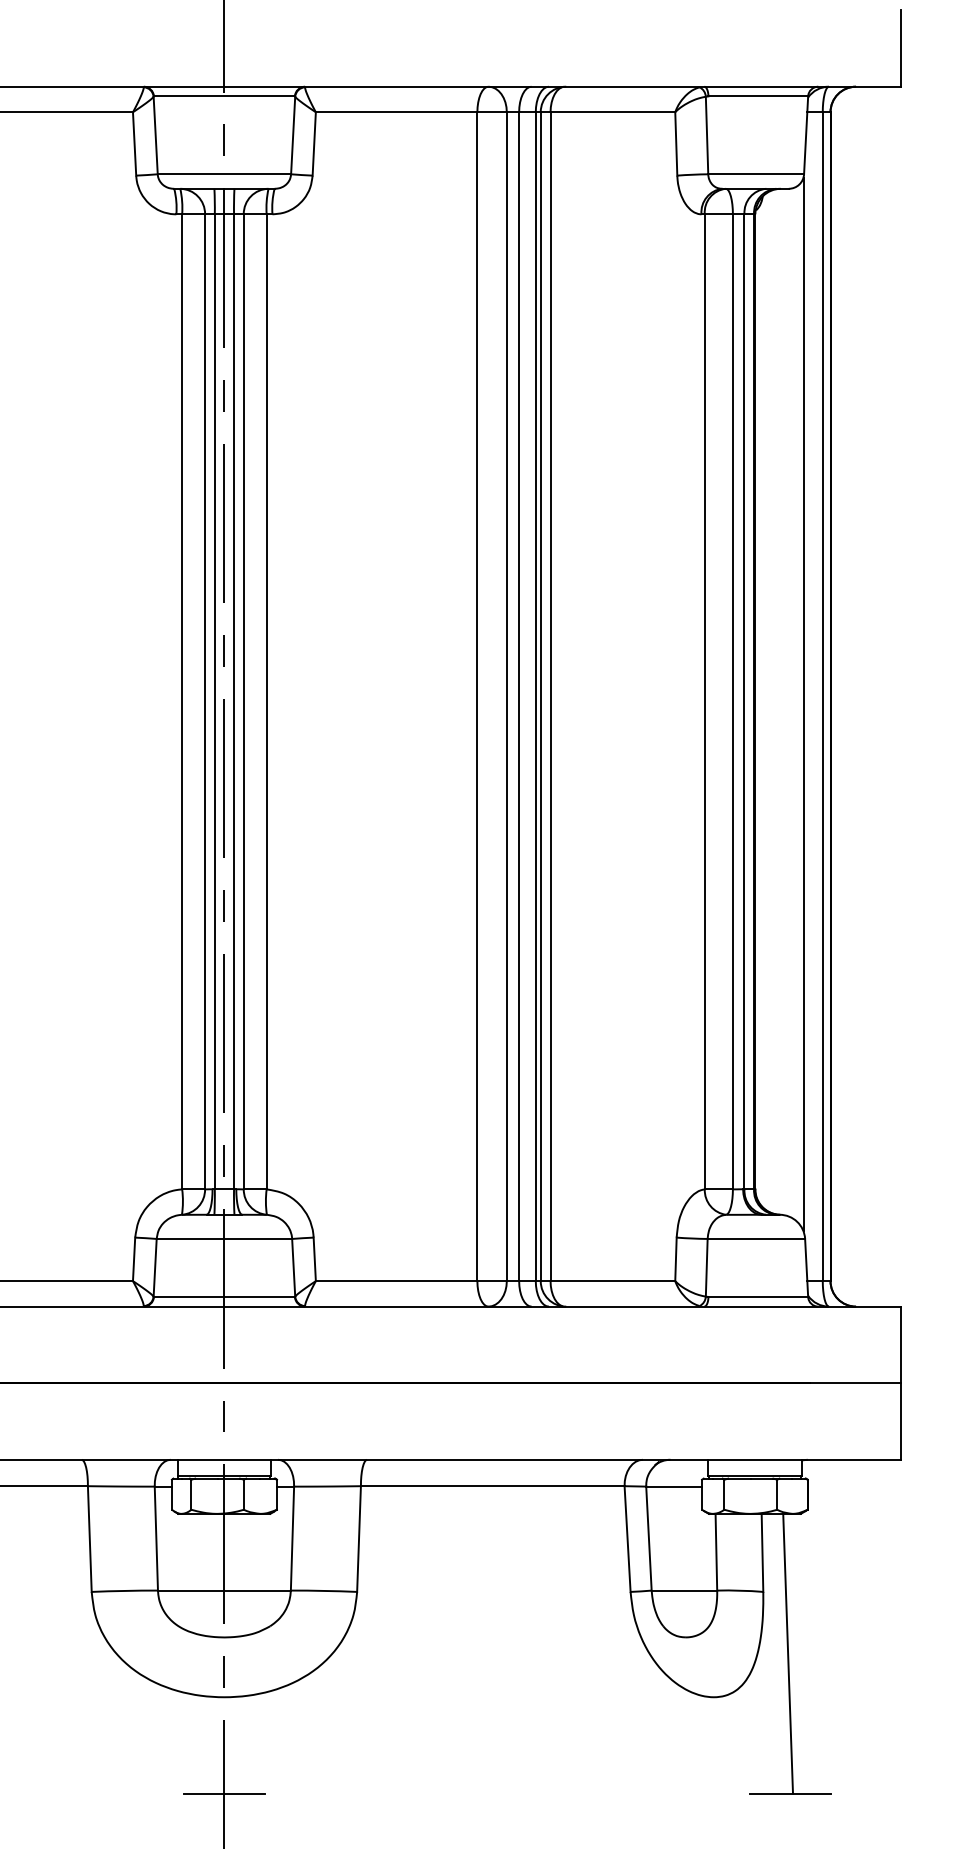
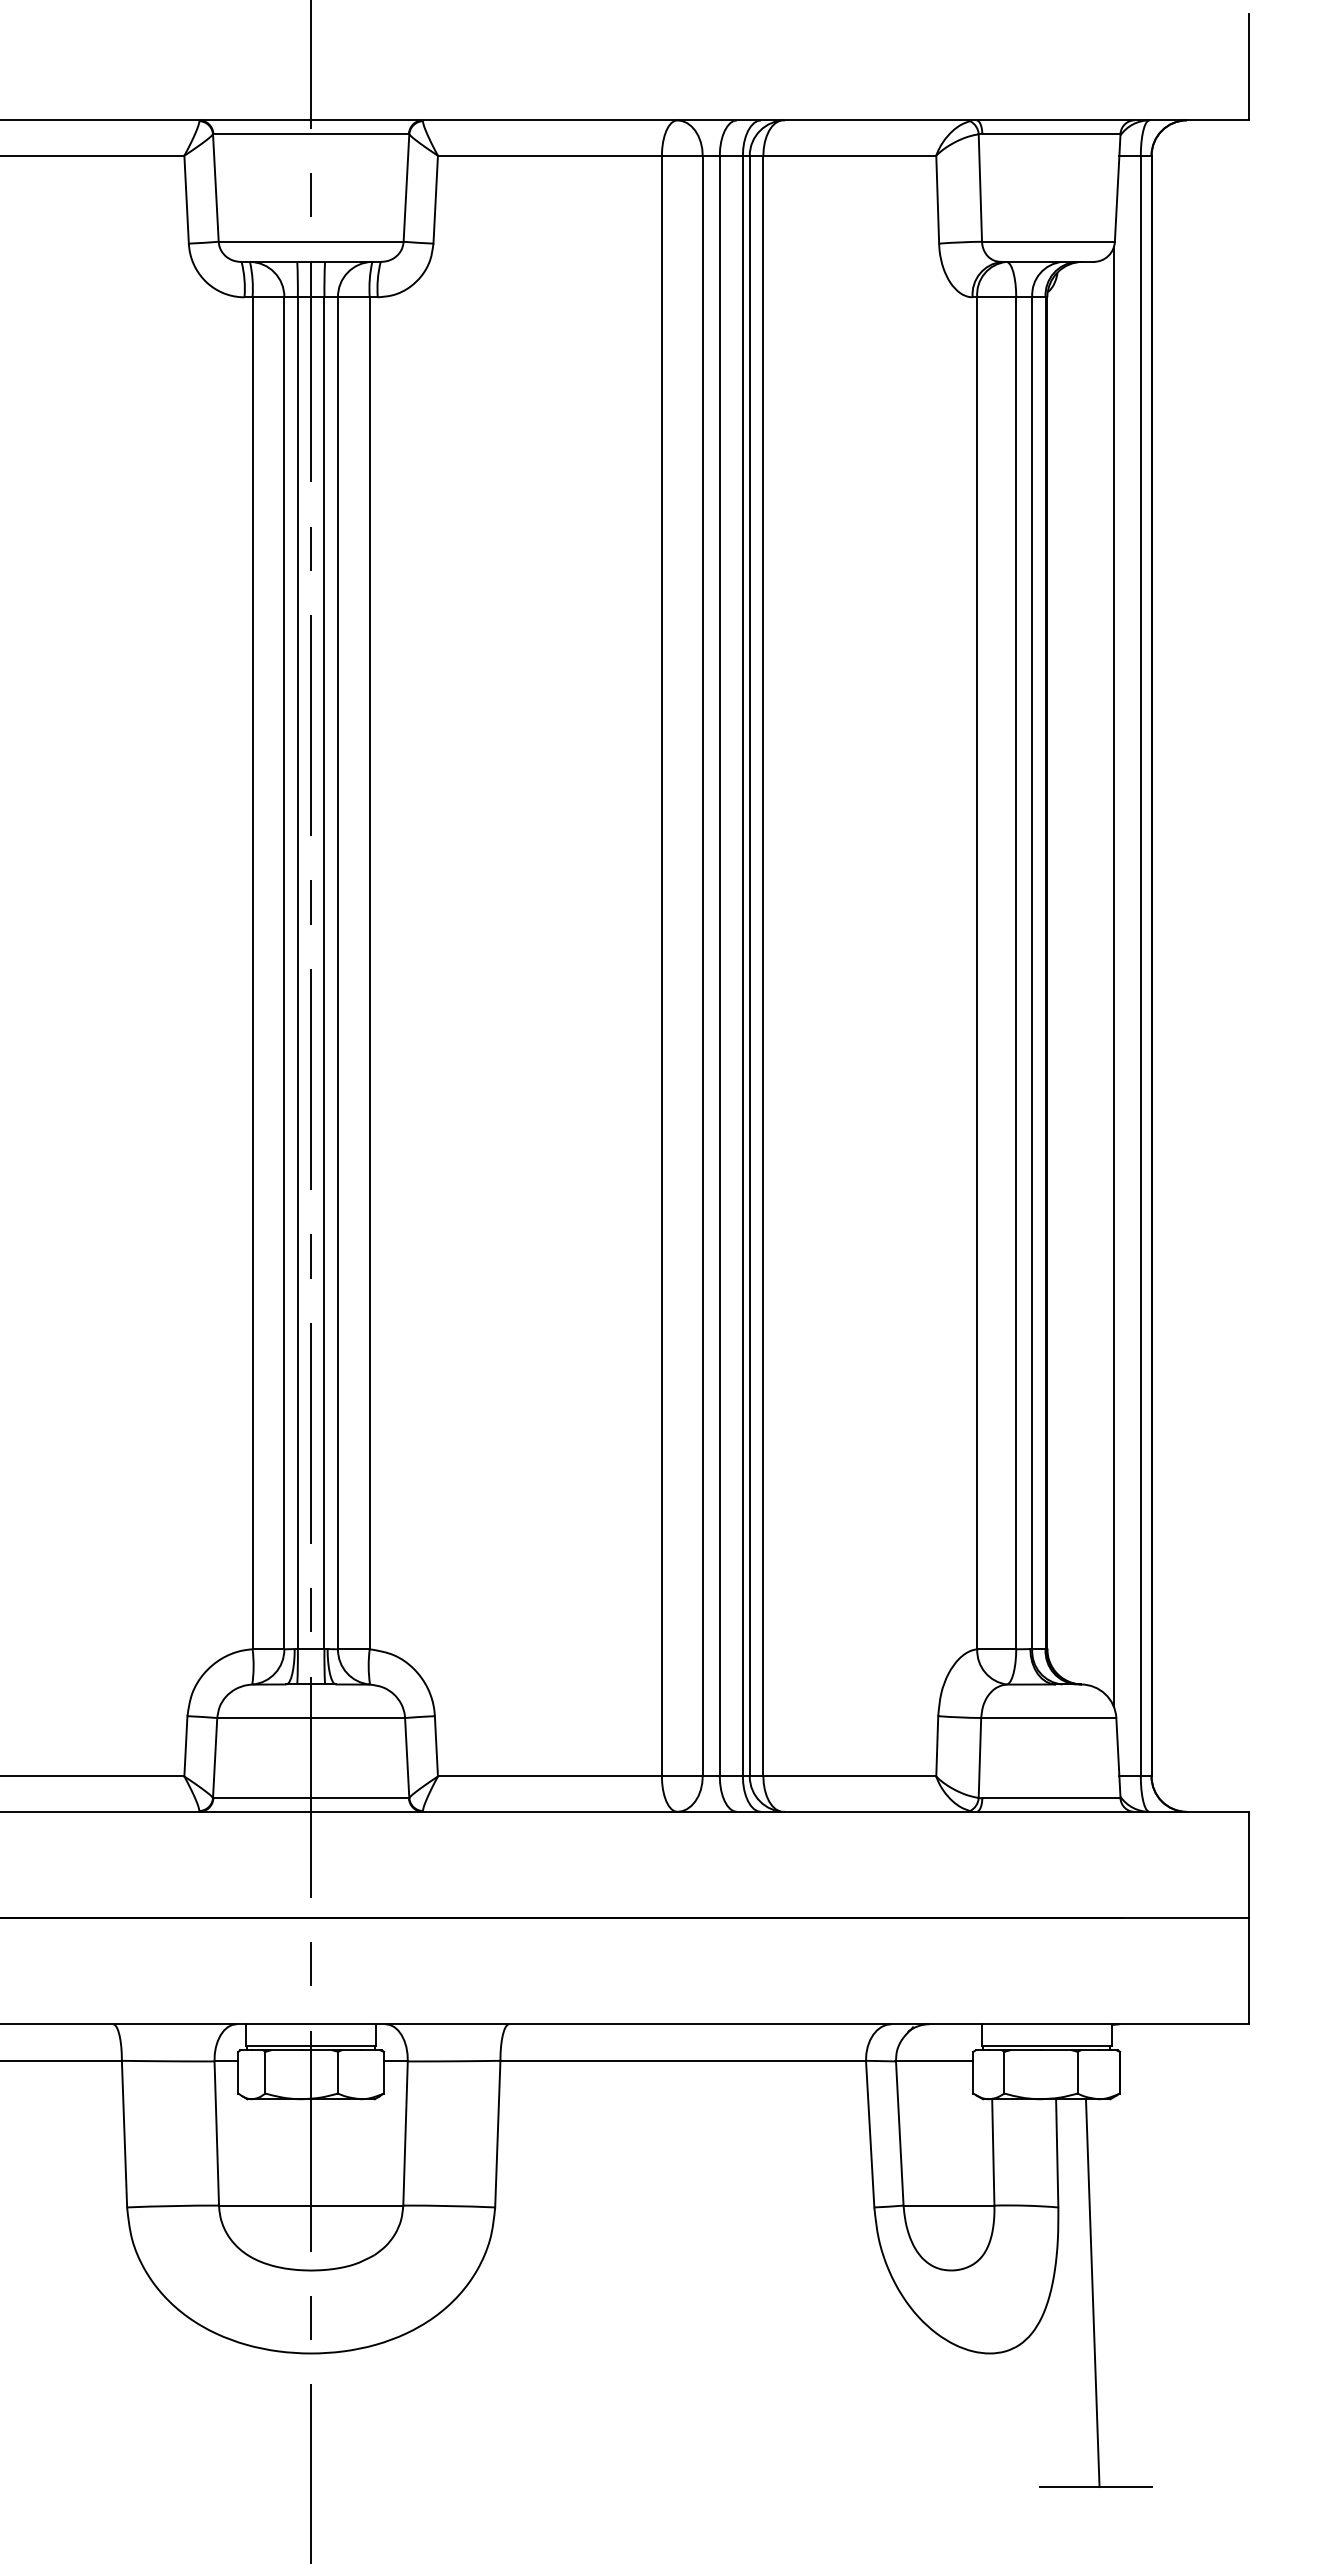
line: (224, 1793) -> (311, 2487), removed

